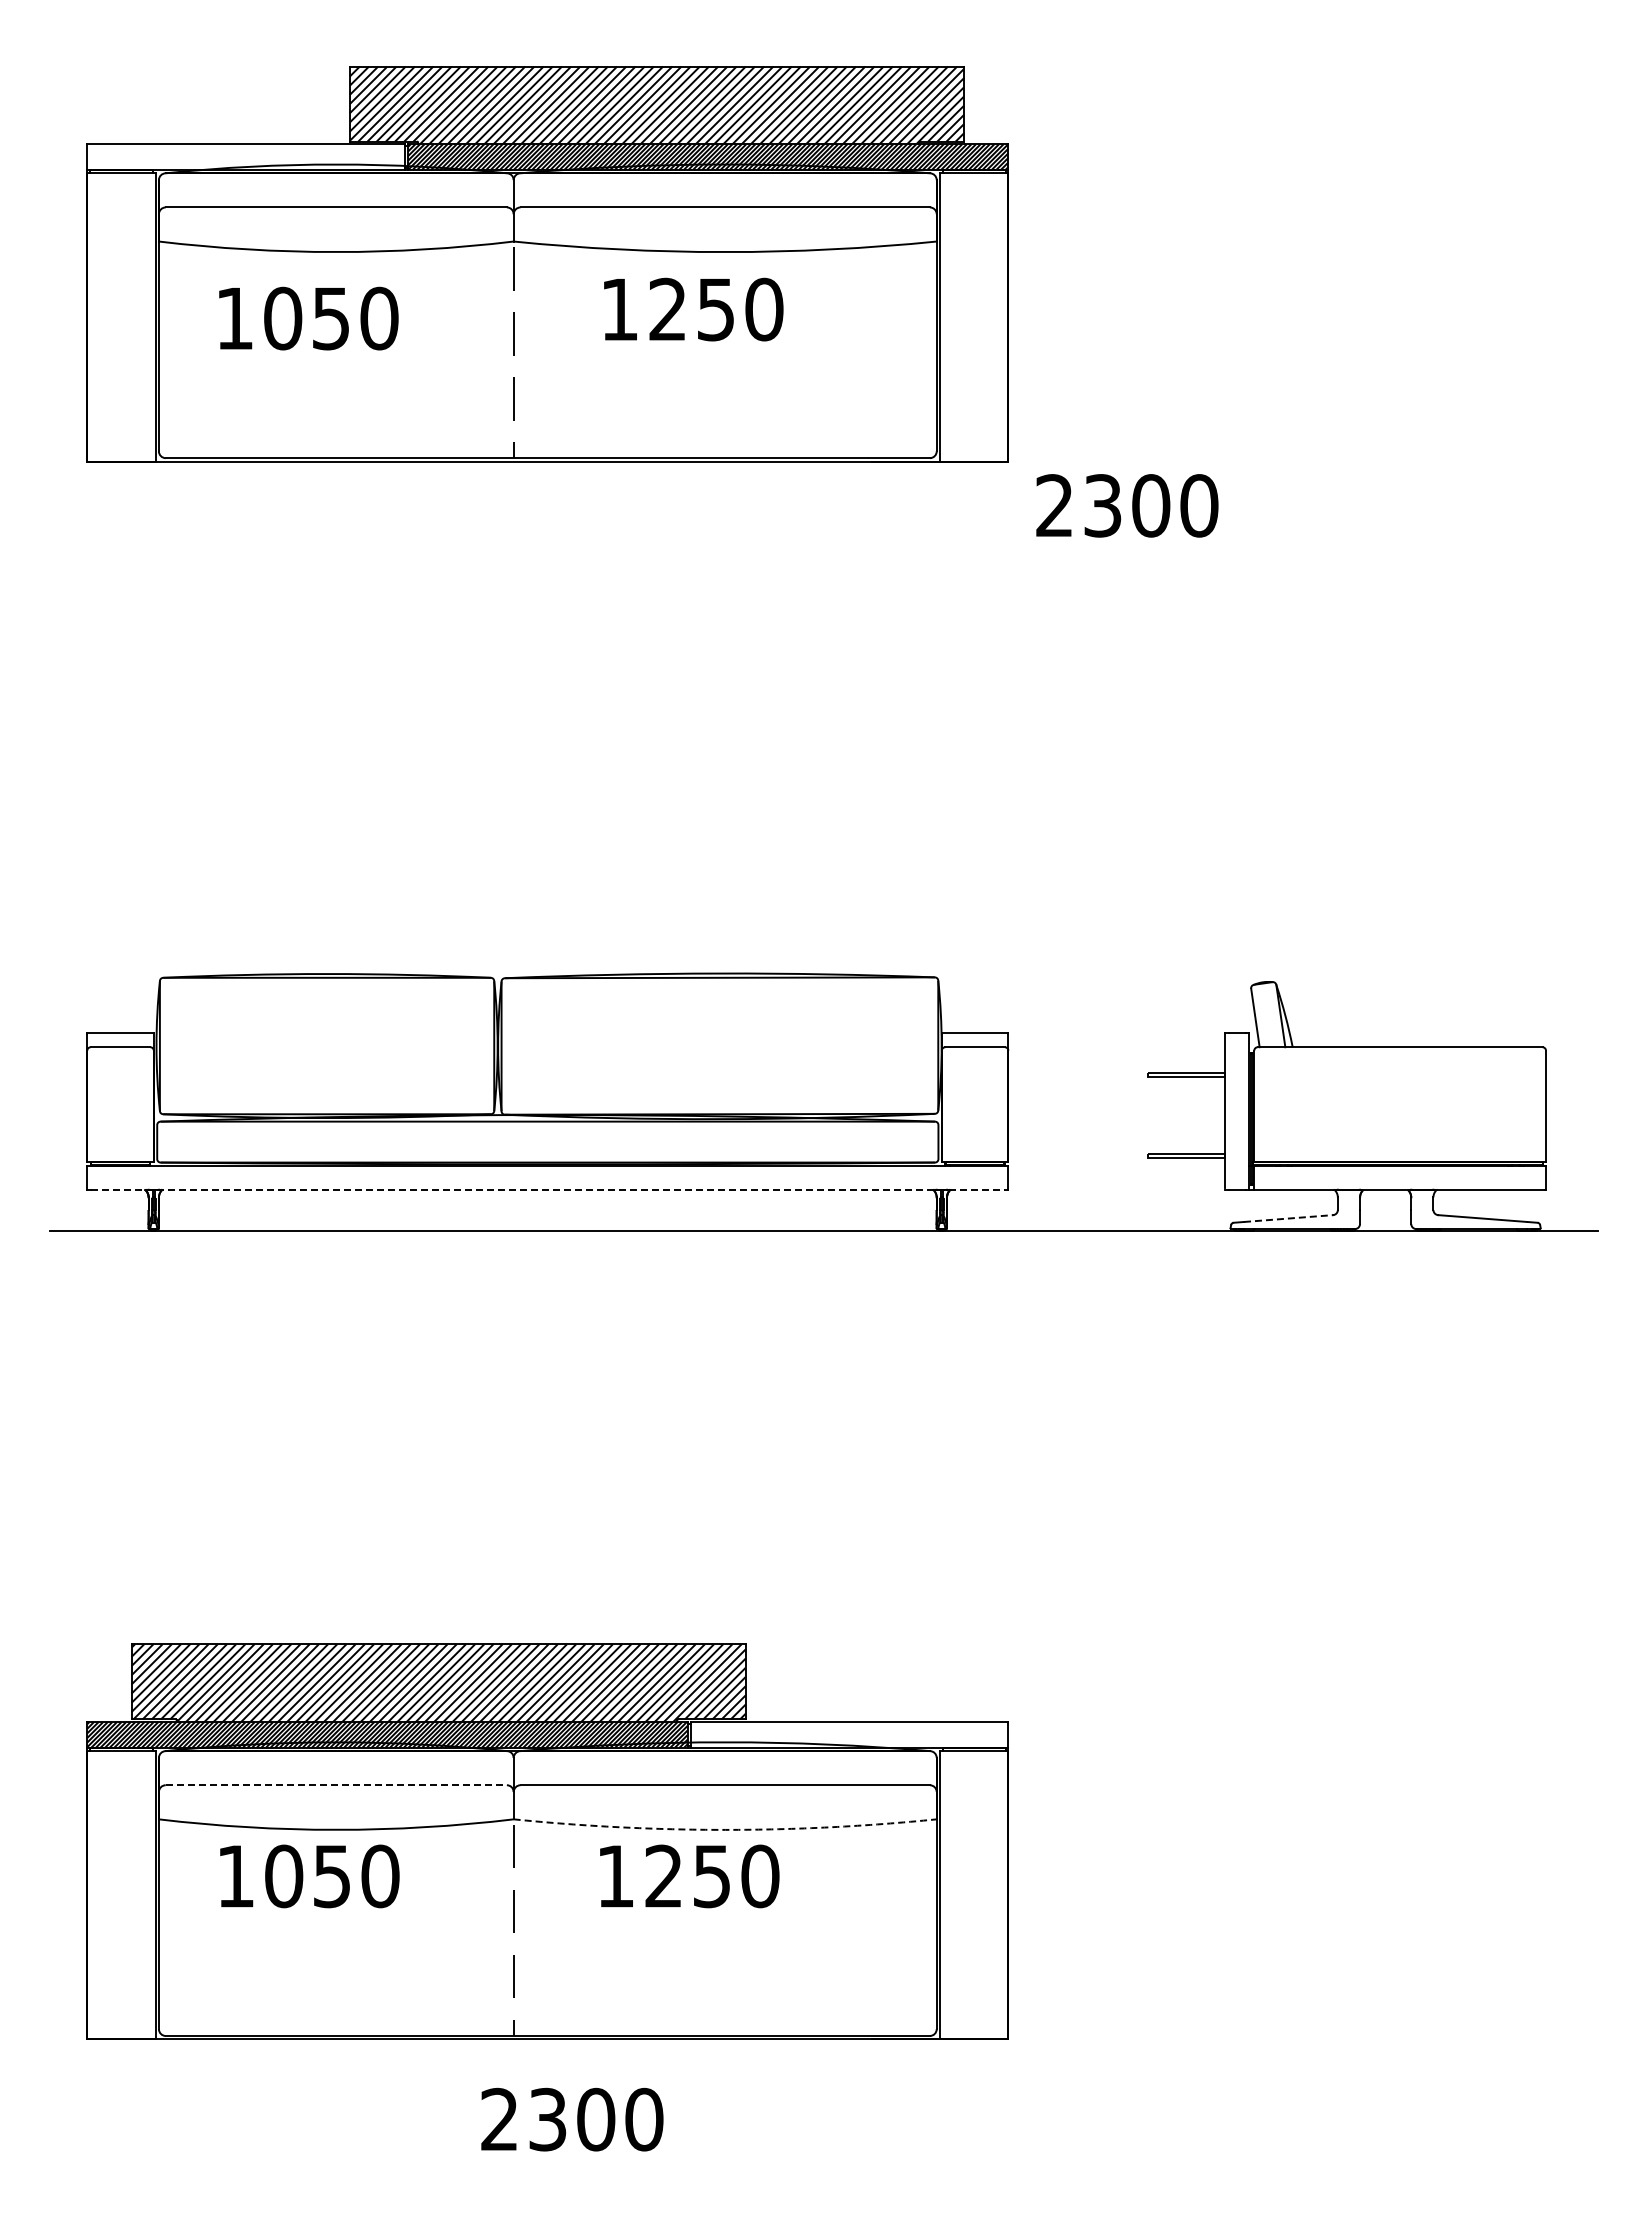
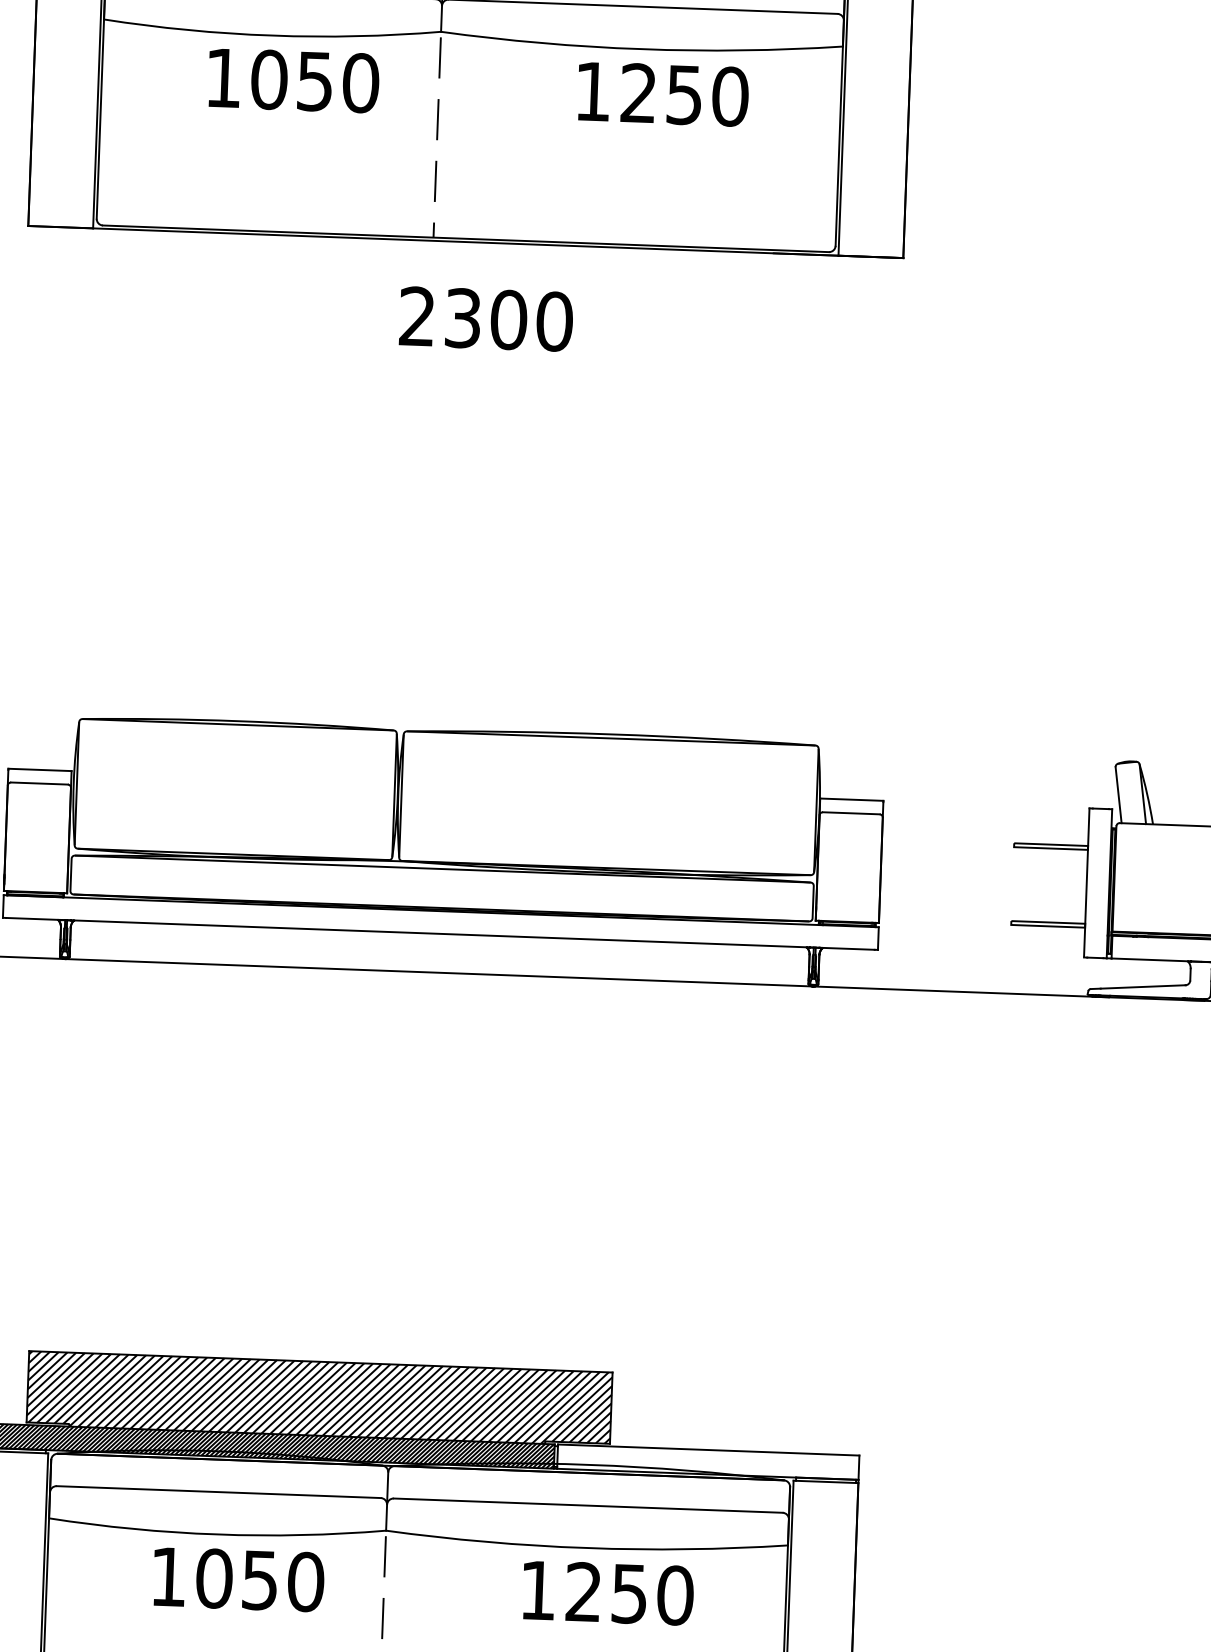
text: (693, 309) -> (663, 94), moved
text: (308, 318) -> (293, 80), moved
text: (1127, 505) -> (486, 318), moved
line: (548, 1189) -> (441, 933), dashed -> solid
line: (1288, 1218) -> (1143, 986), dashed -> solid
line: (336, 1785) -> (218, 1492), dashed -> solid
arc: (725, 1829) -> (586, 1547), dashed -> solid
text: (309, 1876) -> (238, 1579), moved
text: (689, 1876) -> (608, 1593), moved

